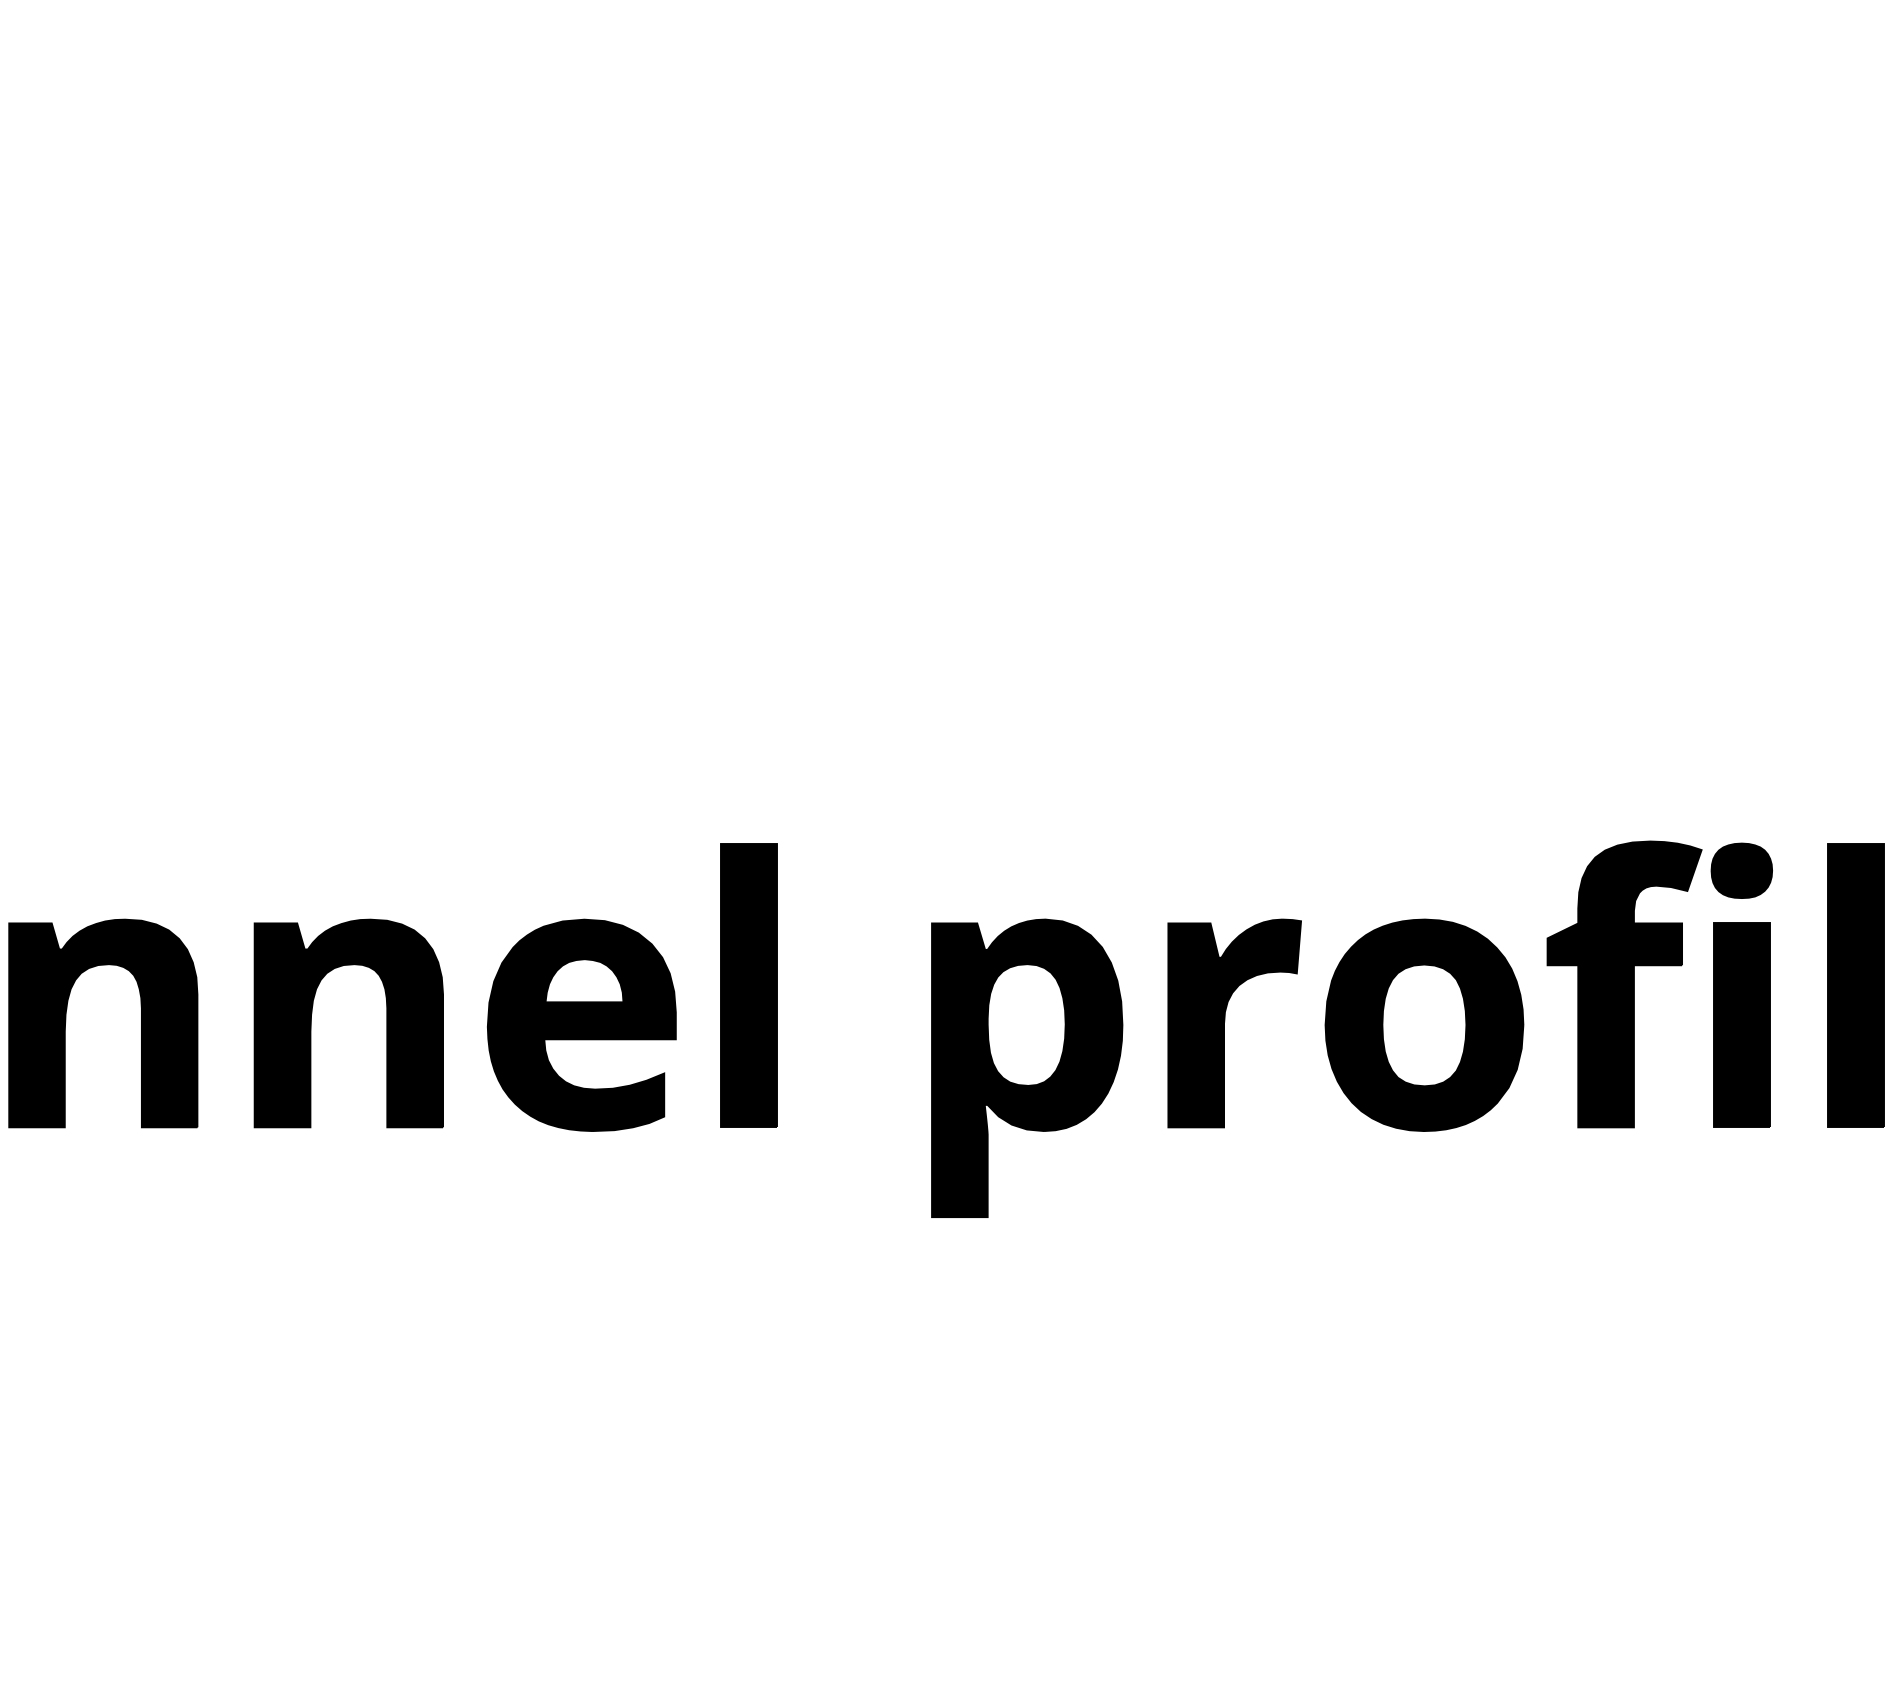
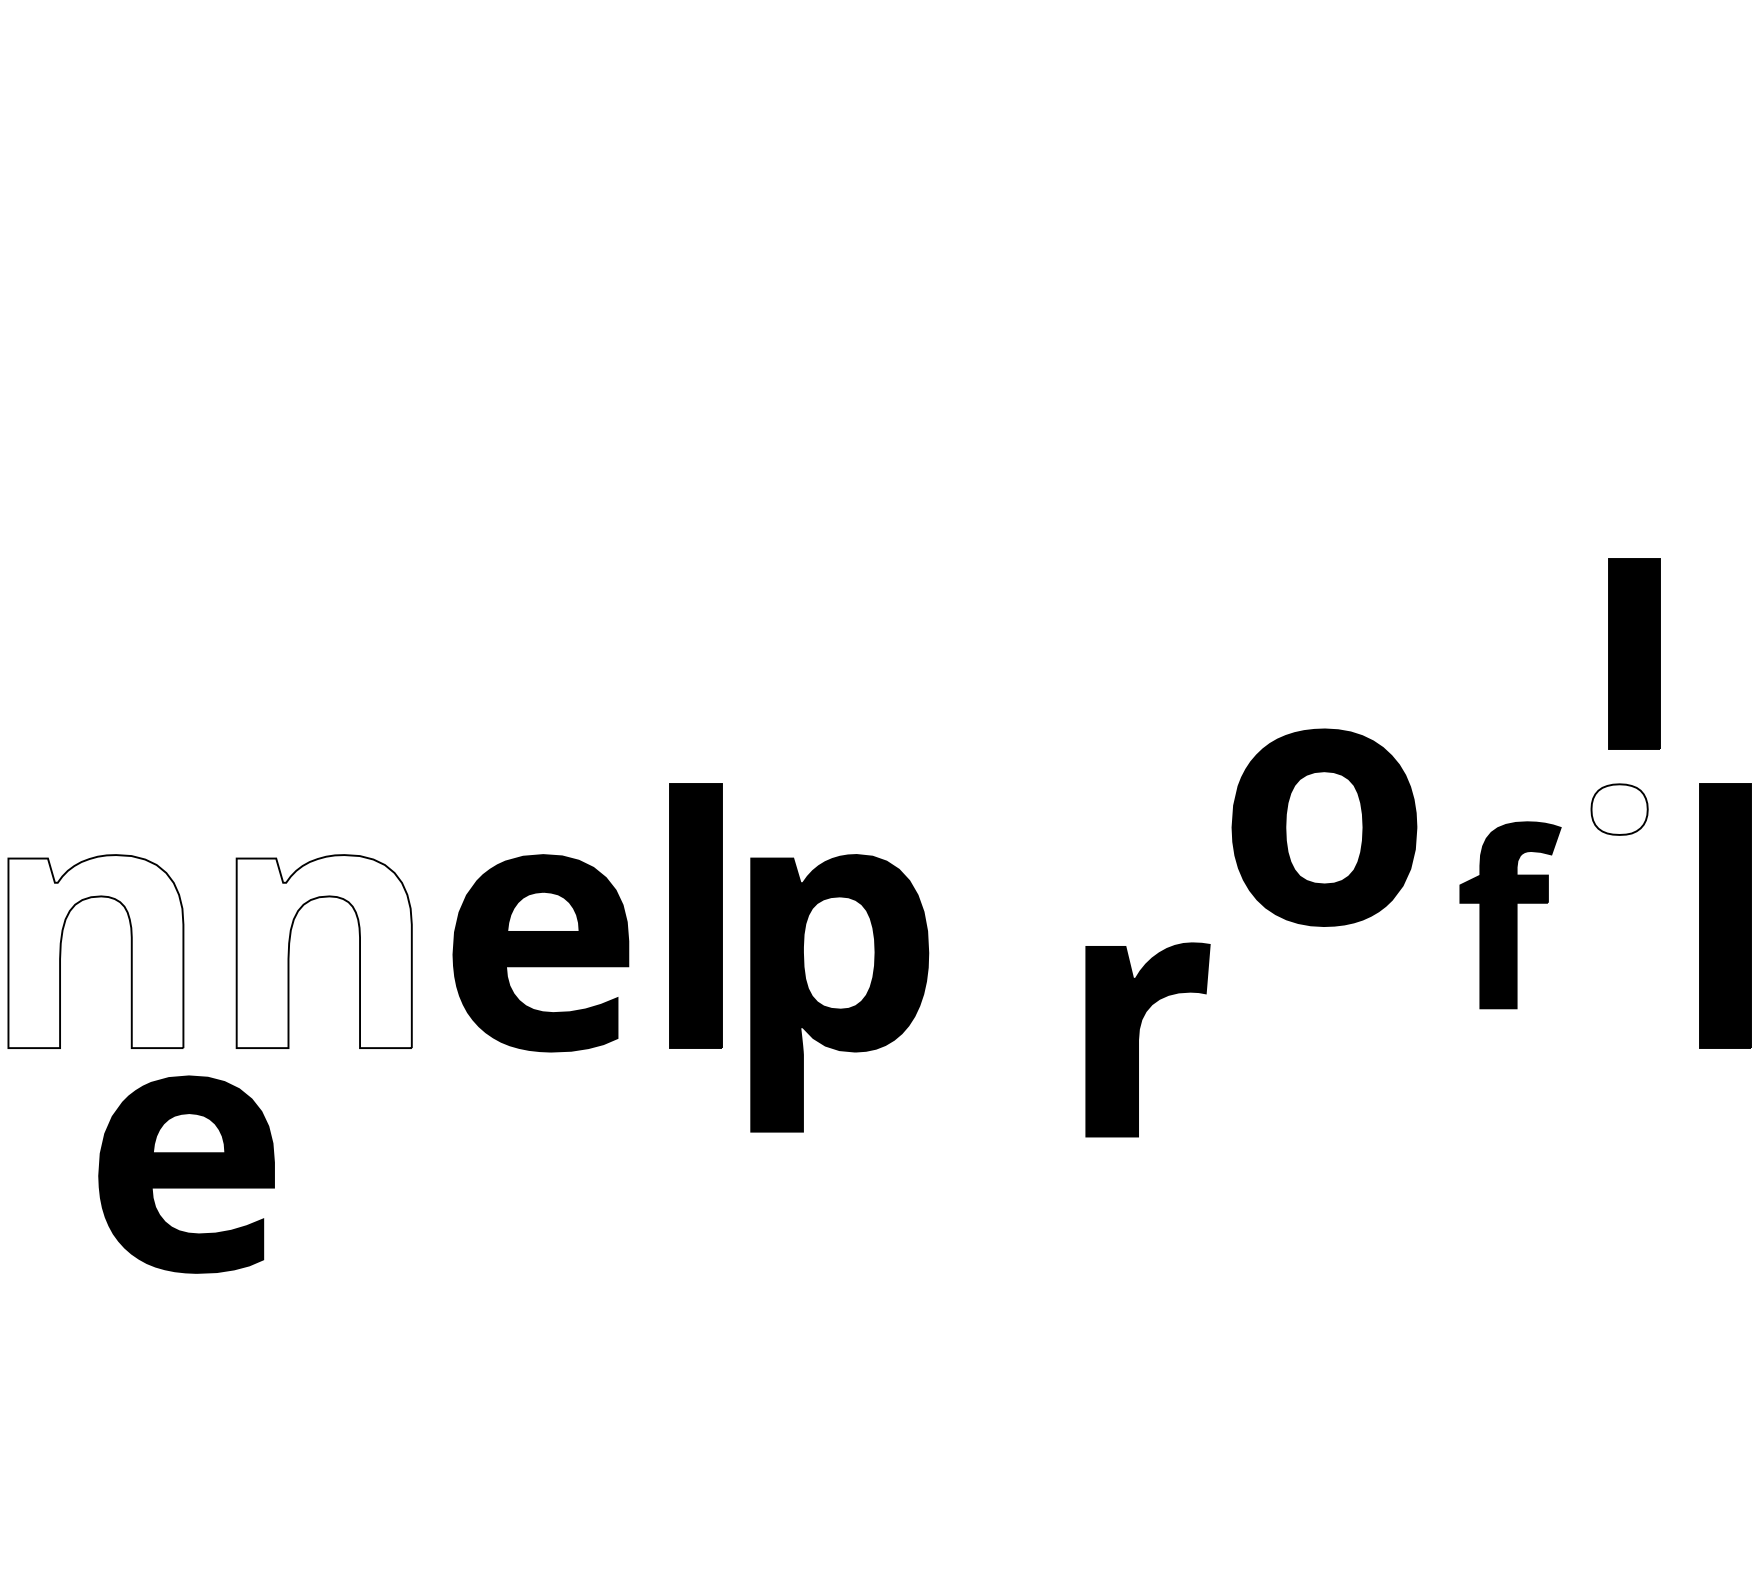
fill: (1741, 870) -> (1619, 809), removed
part: (1624, 984) -> (1510, 915), size x0.7
part: (1225, 1021) -> (1139, 1038), moved
fill: (103, 1023) -> (96, 951), removed
fill: (348, 1023) -> (323, 951), removed
part: (1424, 1024) -> (1324, 826), moved
part: (1741, 1024) -> (1634, 653), moved
part: (1027, 1067) -> (840, 992), moved
part: (200, 1262) -> (186, 1173), added

